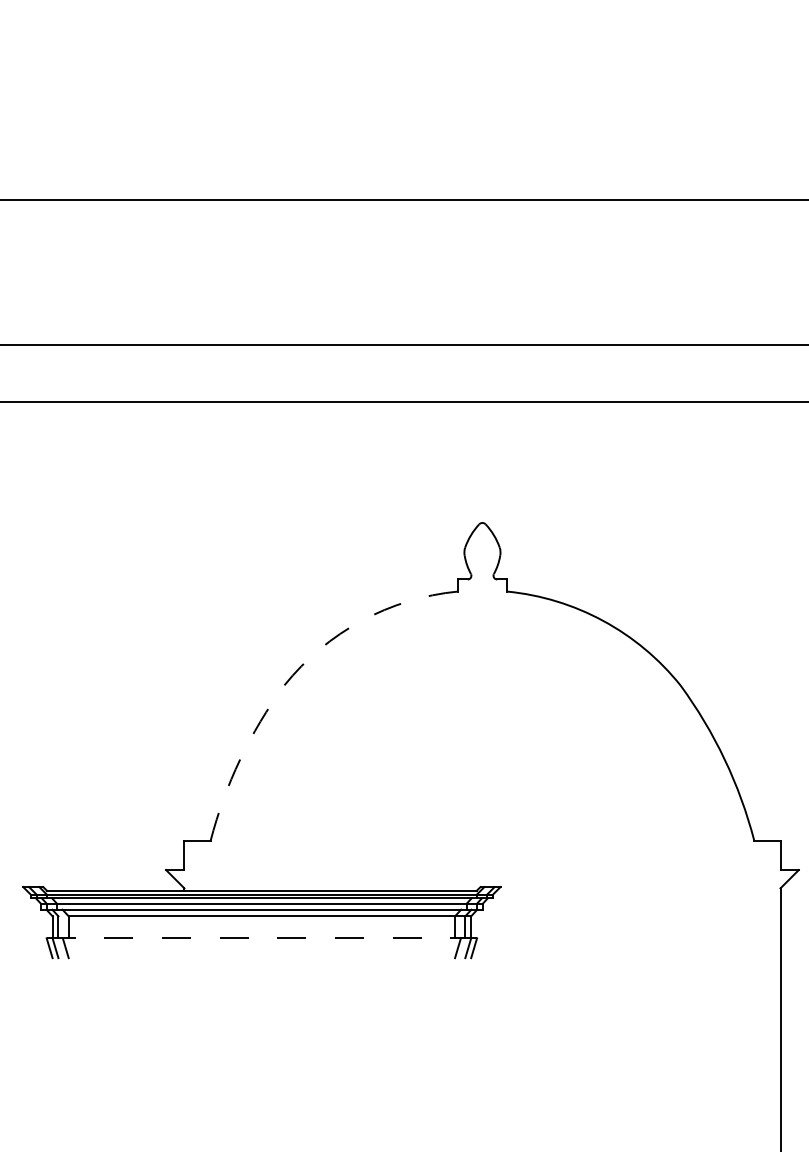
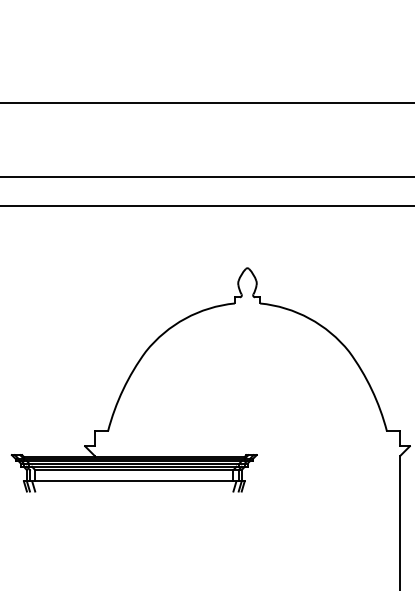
line: (297, 669) -> (152, 343), dashed -> solid
line: (262, 938) -> (134, 481), dashed -> solid

